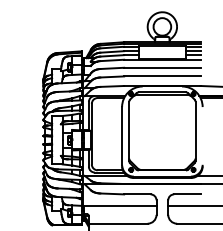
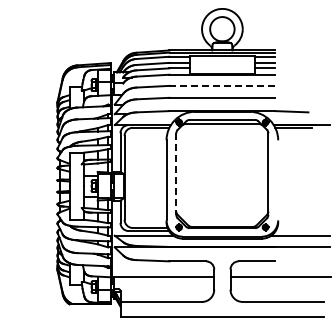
line: (162, 67) -> (222, 85), solid -> dashed
line: (129, 131) -> (176, 174), solid -> dashed

